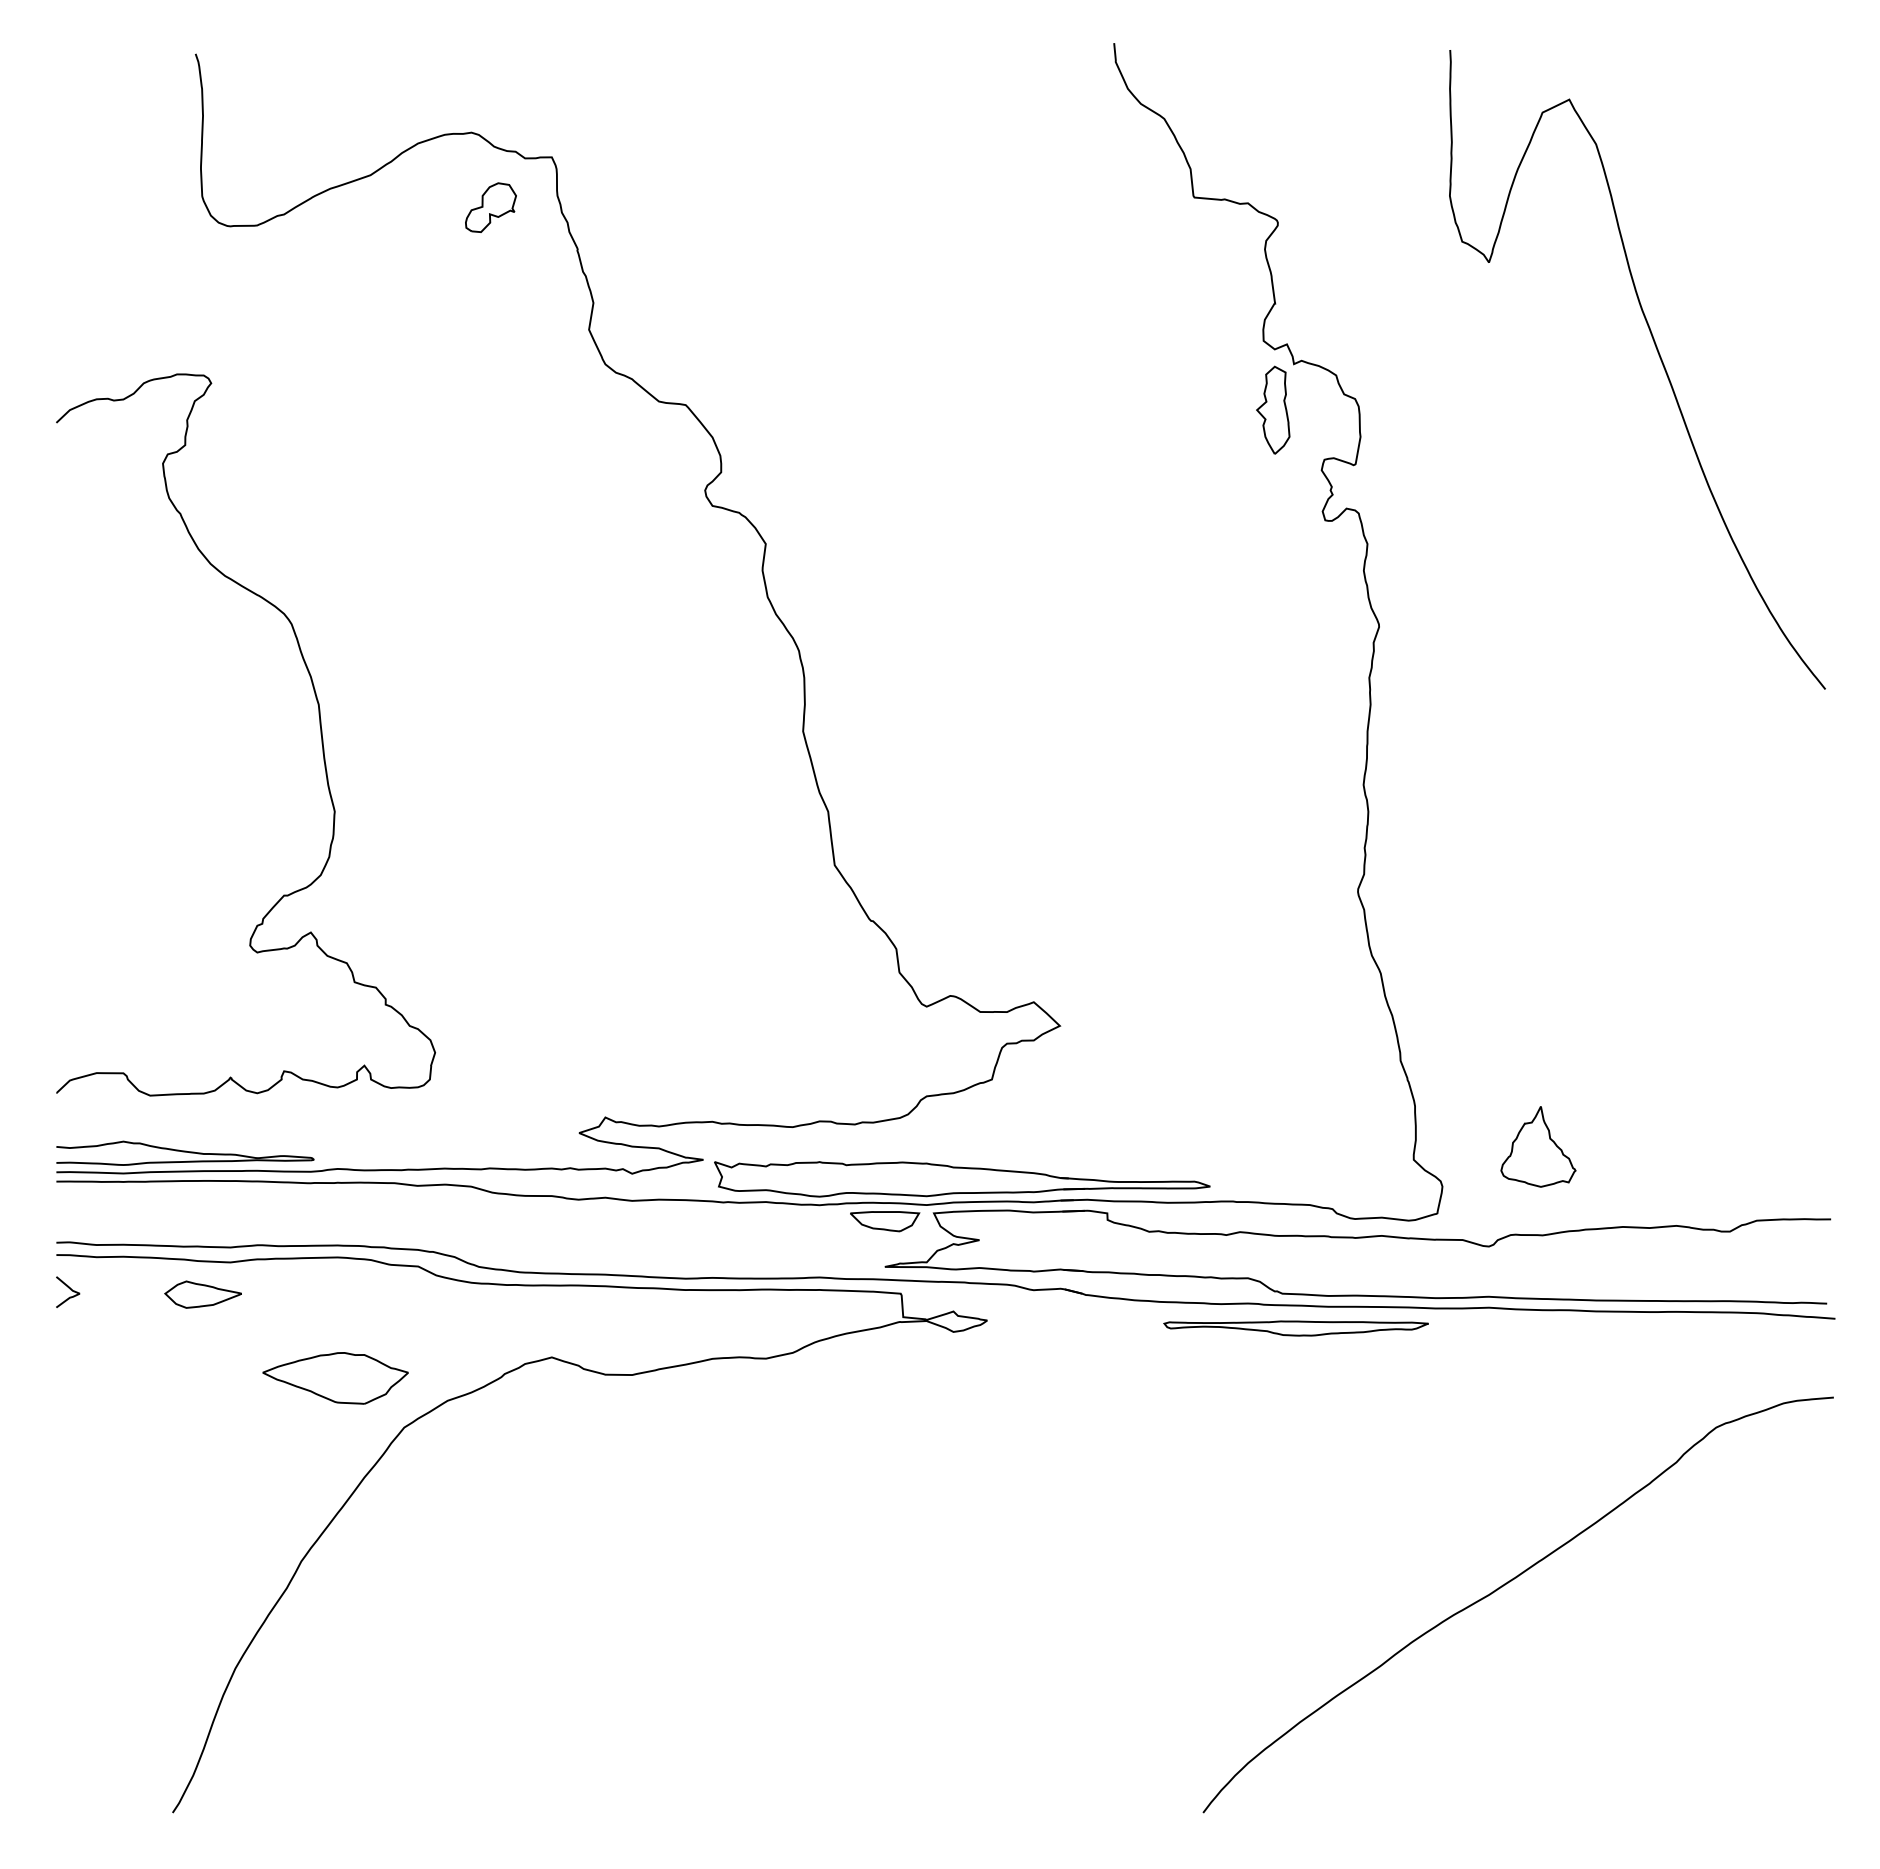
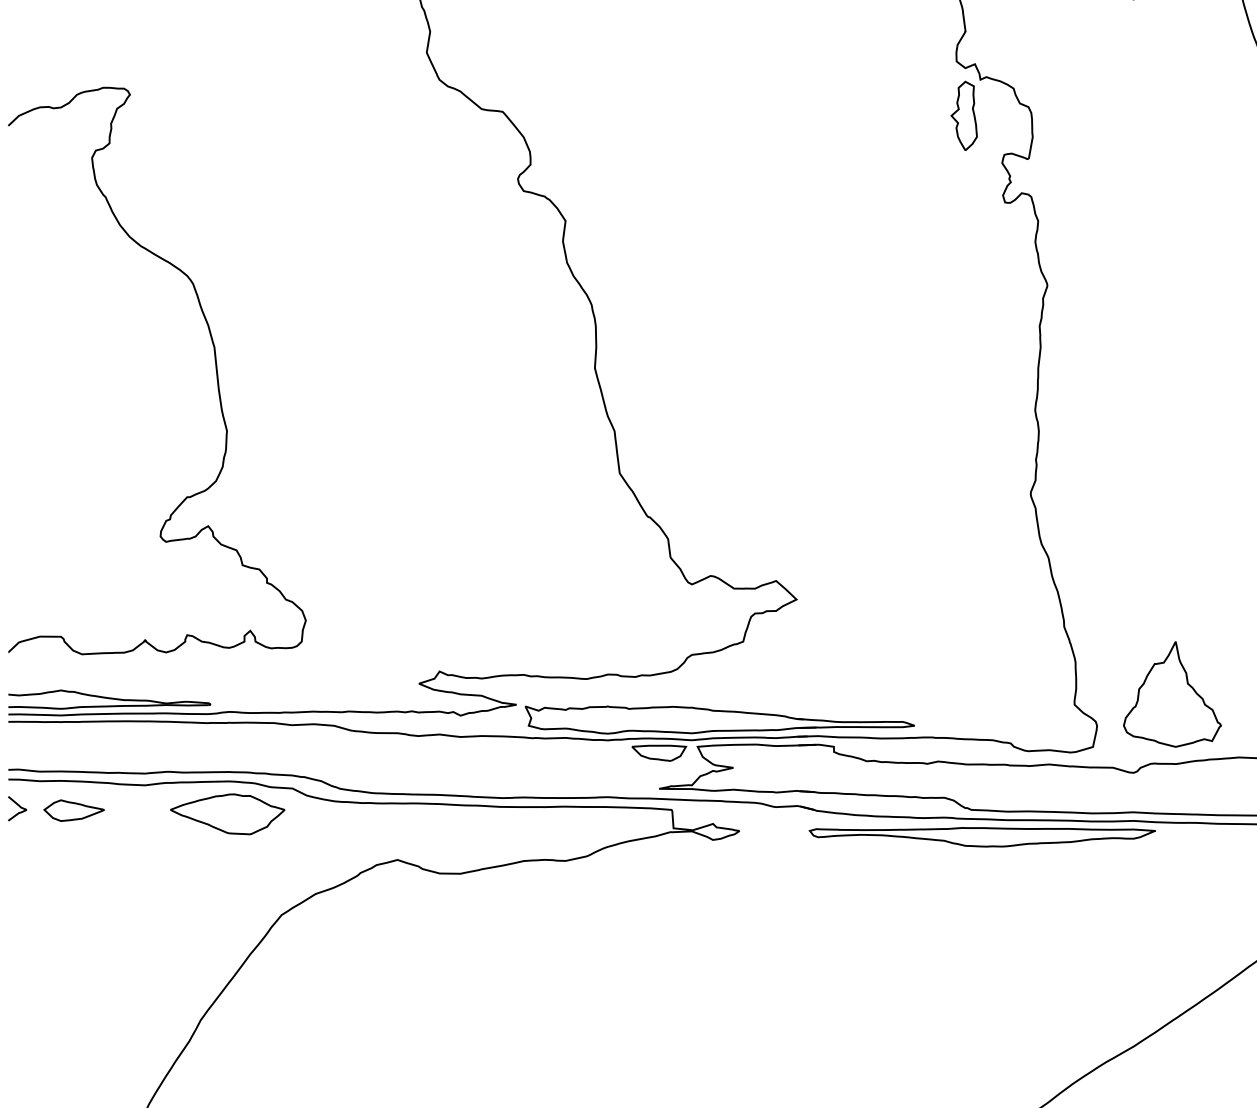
part: (1538, 1146) -> (1172, 694), size x1.67
part: (202, 1294) -> (73, 810), moved
part: (1295, 1328) -> (981, 837), size x1.67
part: (335, 1378) -> (227, 814), moved

